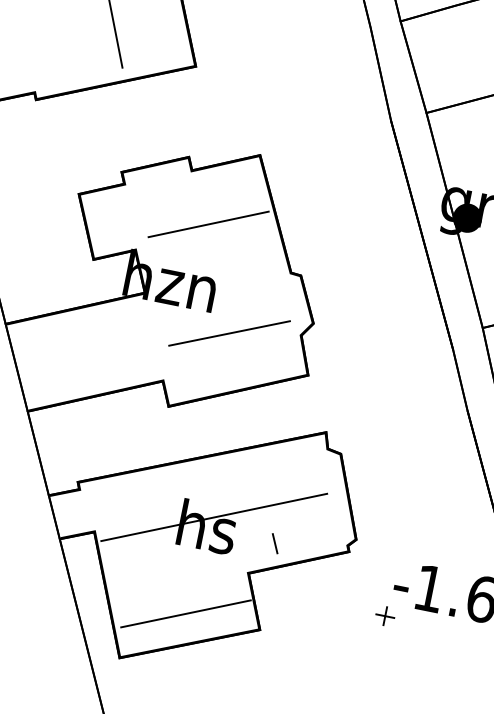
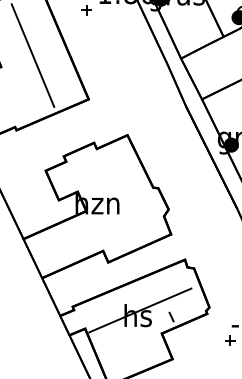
line: (208, 223) -> (109, 172), removed
line: (228, 331) -> (129, 221), removed
line: (184, 613) -> (135, 358), removed

